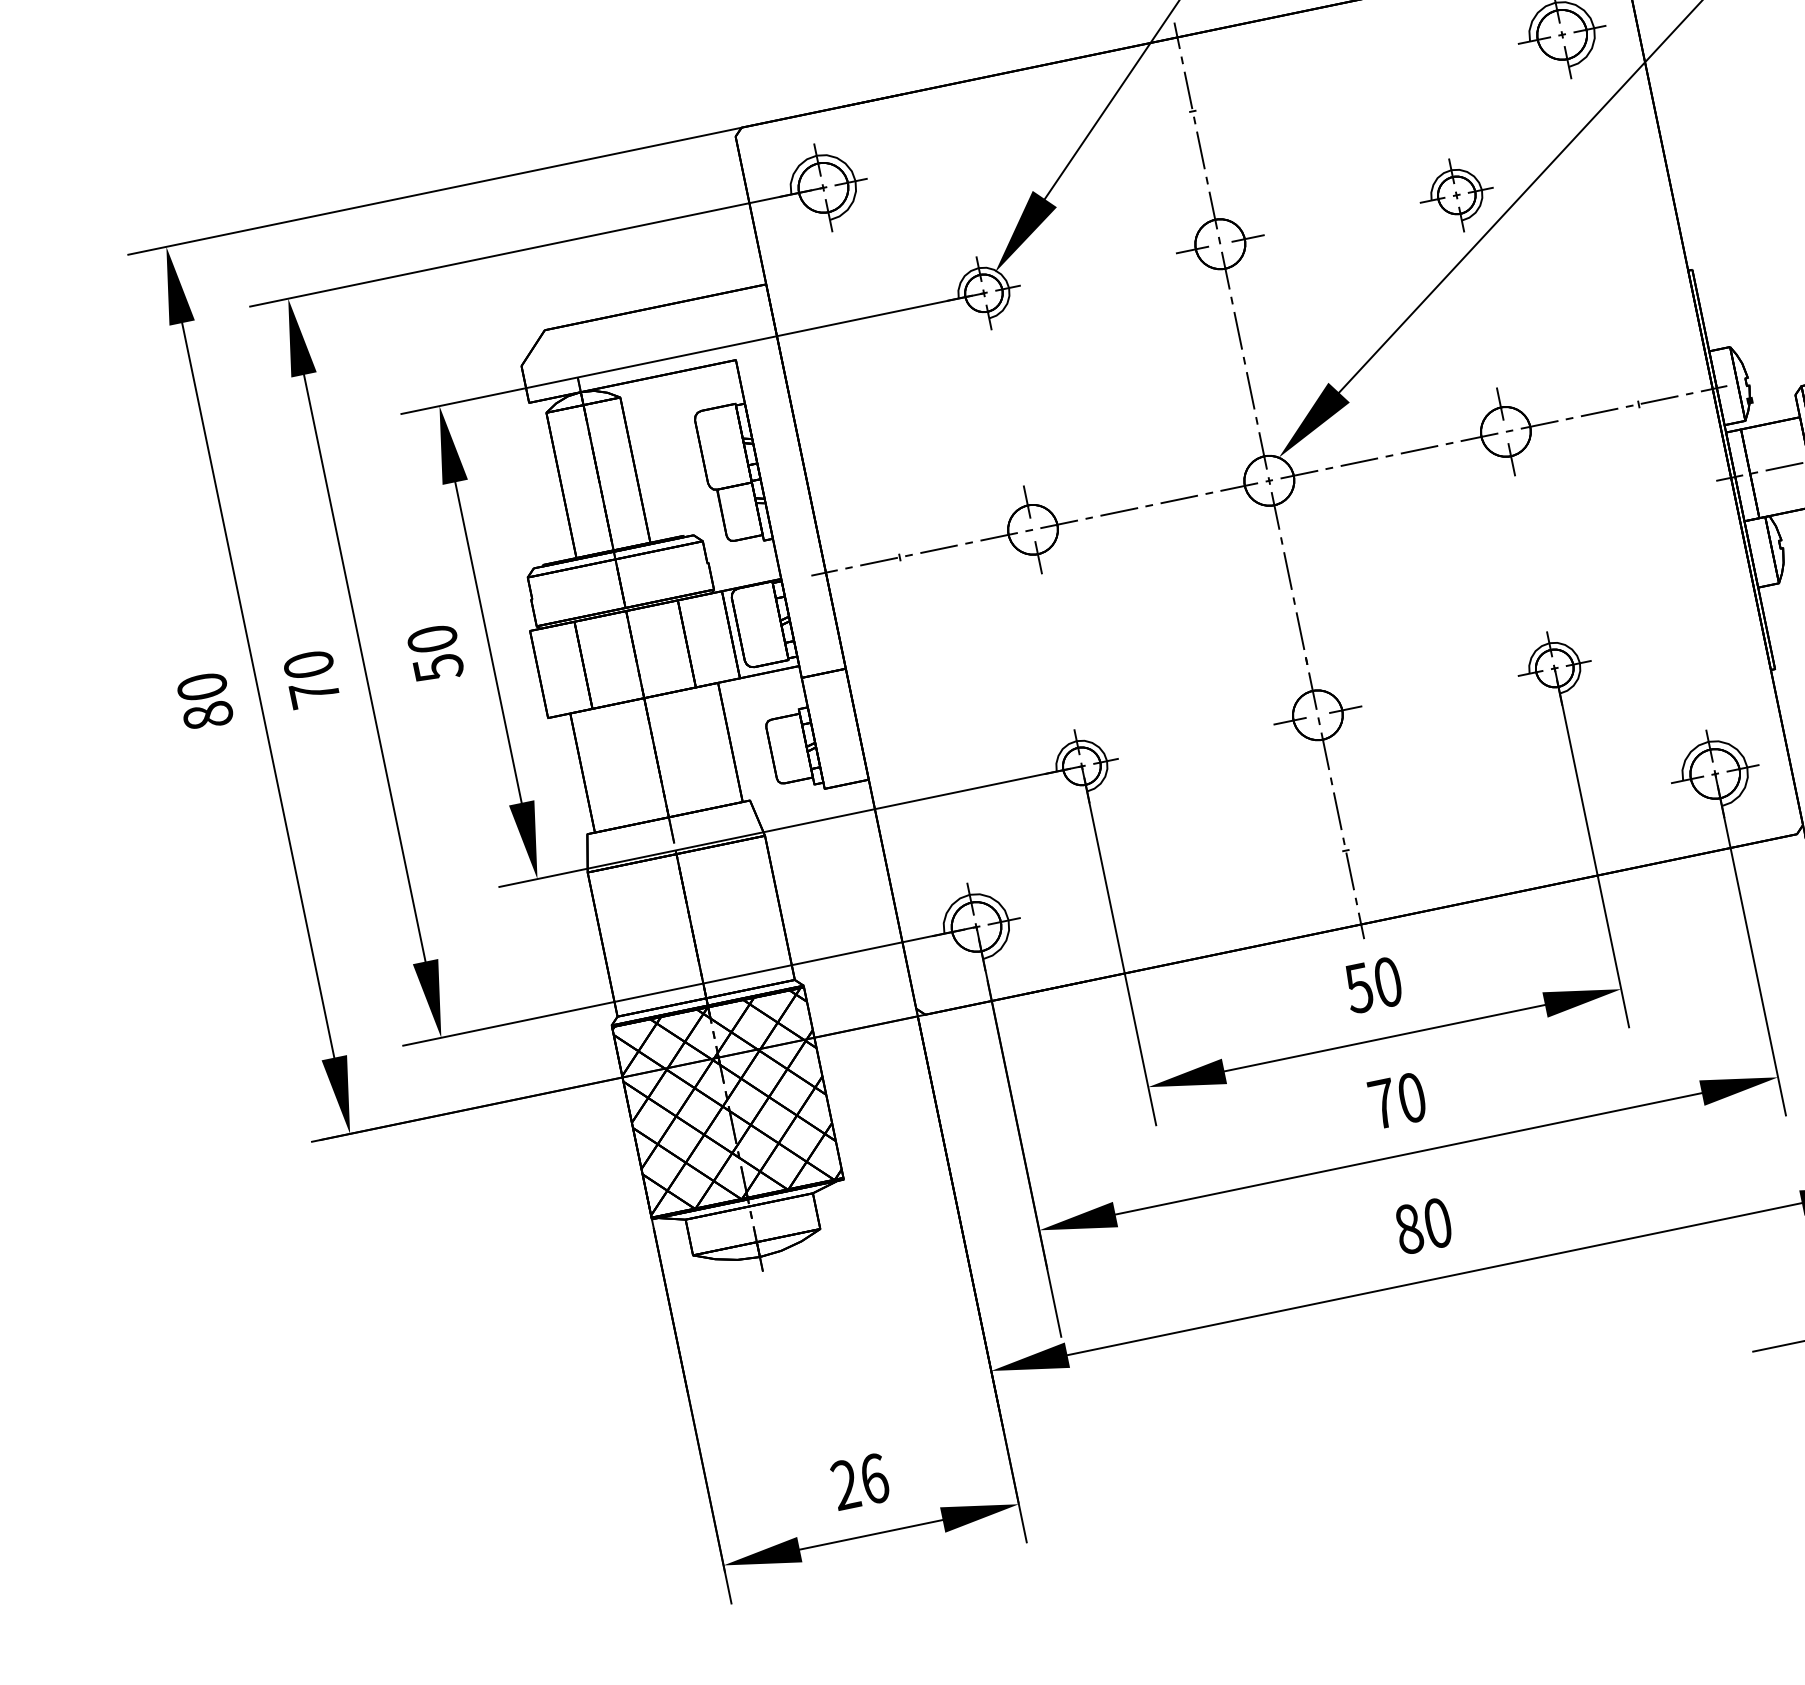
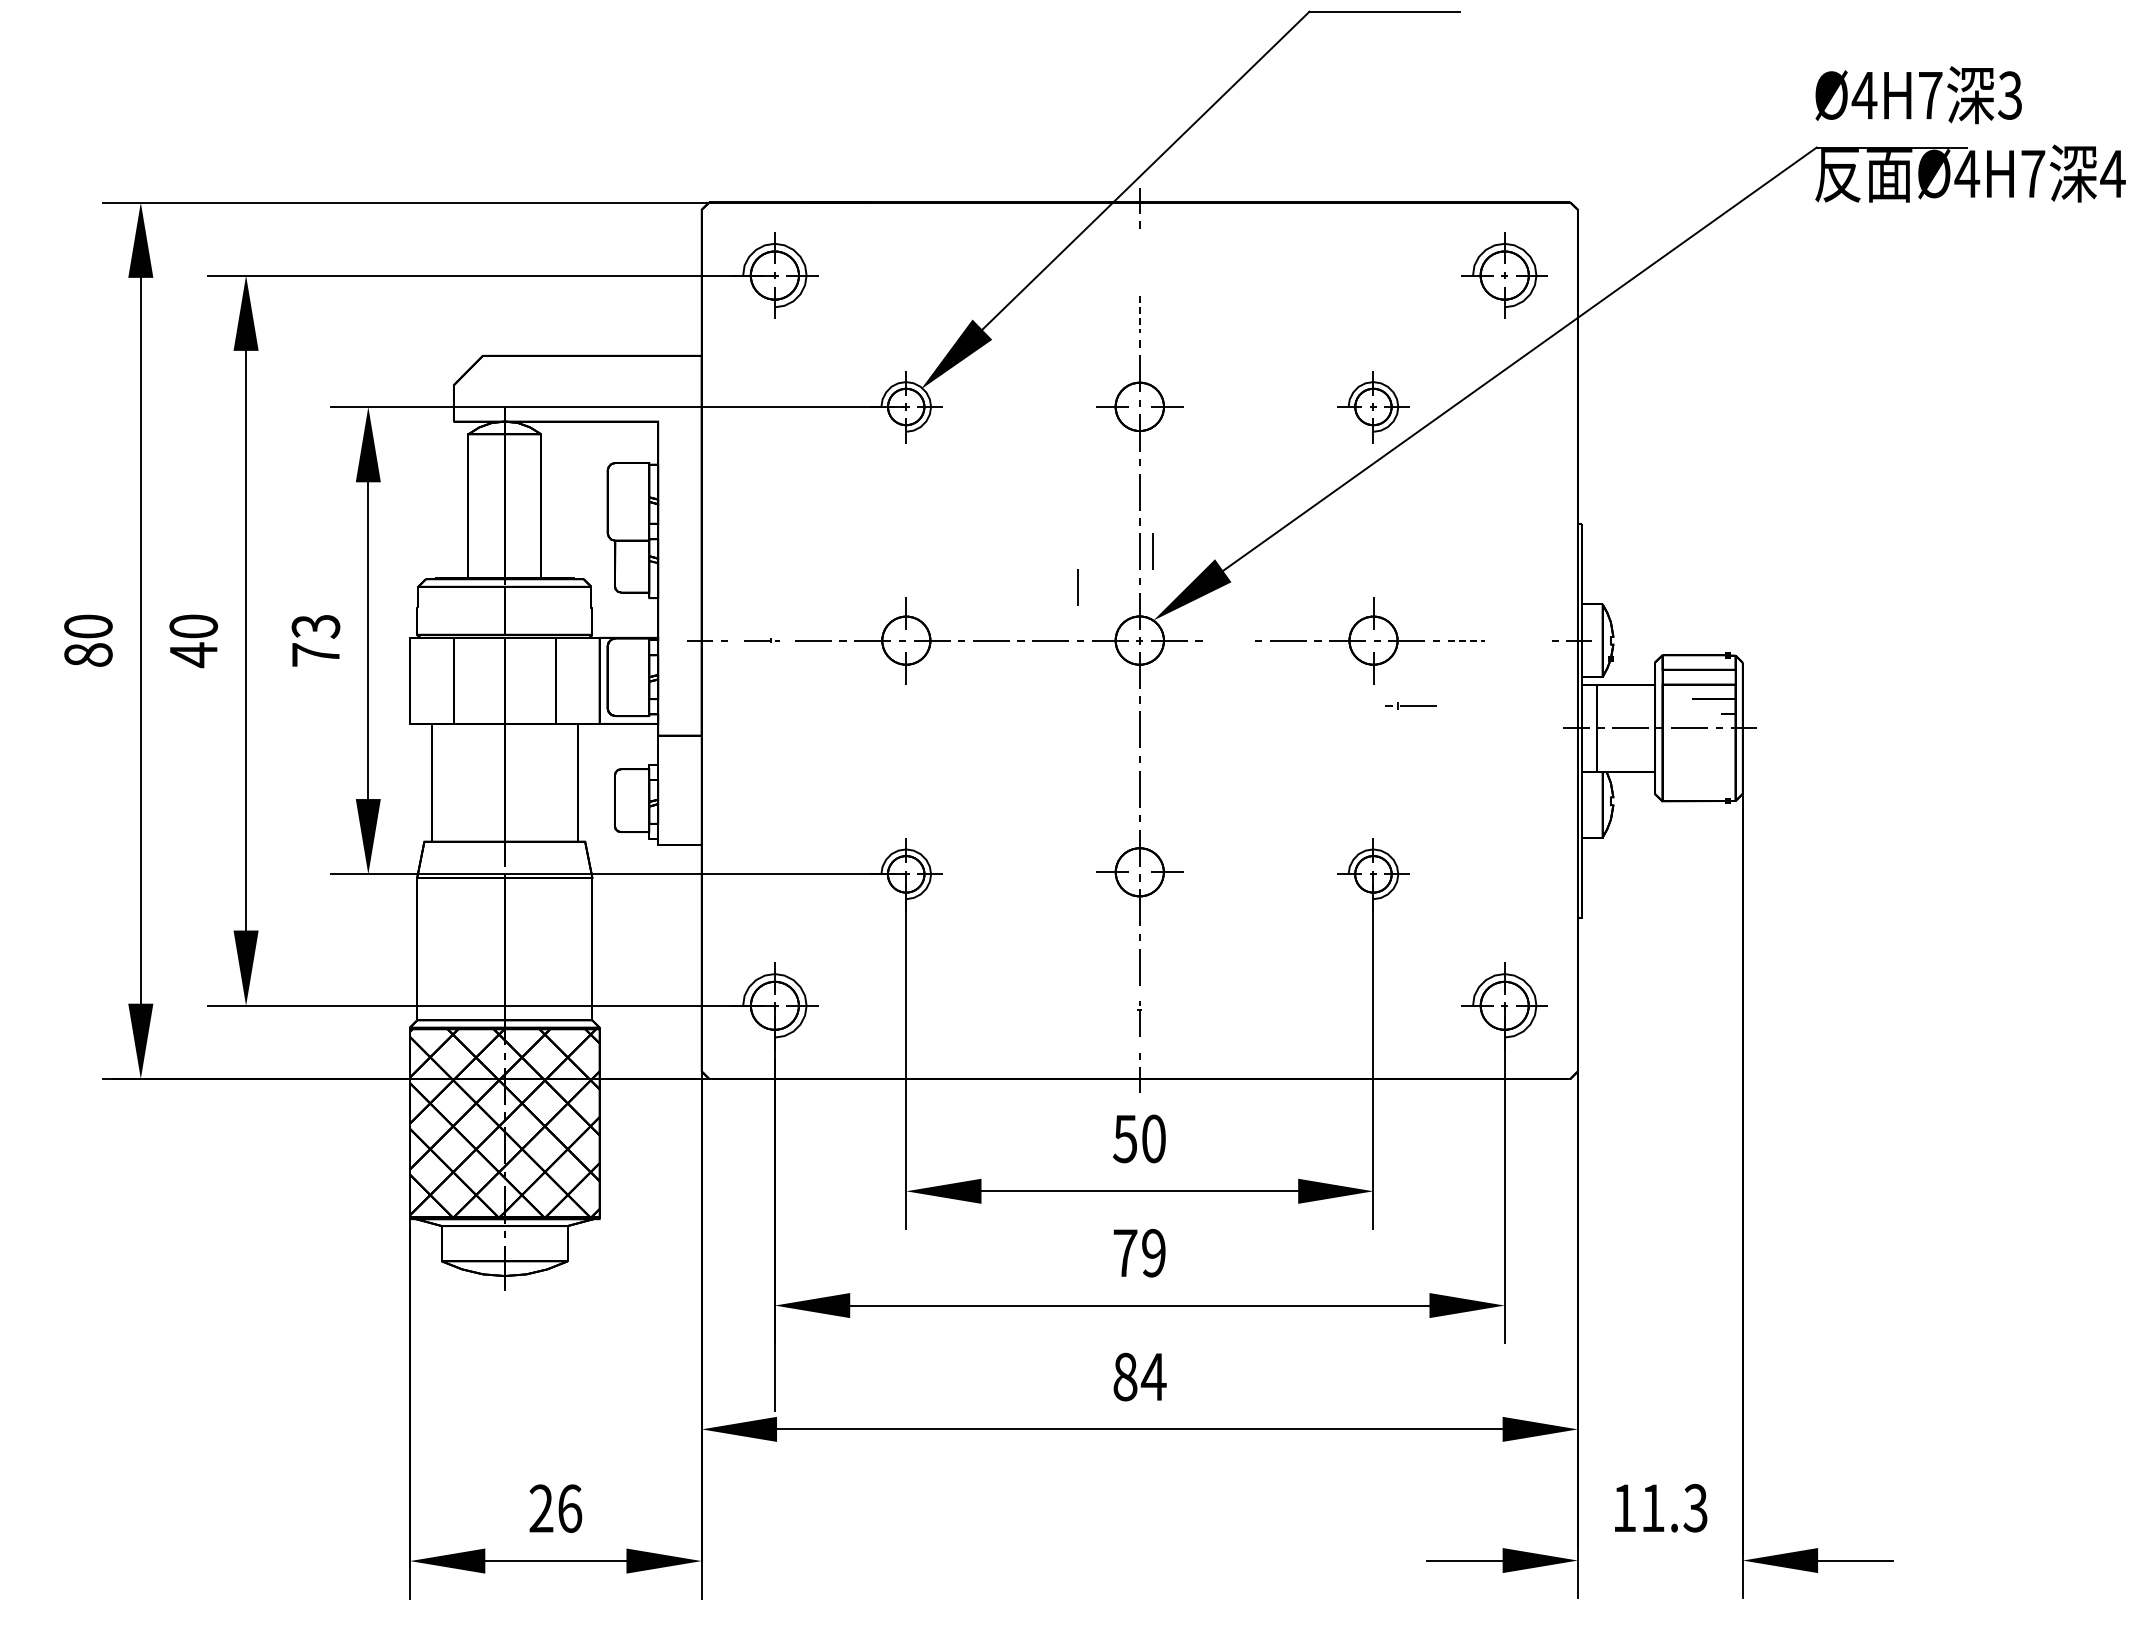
part: (1189, 97) -> (1139, 261), removed
line: (1200, 150) -> (1139, 314), solid -> dashed
line: (1263, 387) -> (1152, 551), added
part: (1651, 401) -> (1410, 705), moved
line: (1599, 412) -> (1466, 640), solid -> dashed
line: (1195, 440) -> (1077, 587), added
line: (1359, 462) -> (1228, 640), removed
part: (886, 559) -> (761, 640), size x0.7
text: (434, 653) -> (315, 640), 50 -> 73
text: (314, 694) -> (193, 655), 70 -> 40
part: (1348, 863) -> (1139, 1018), size x0.7
text: (1411, 1098) -> (1153, 1253), 70 -> 79
text: (1437, 1222) -> (1153, 1376), 80 -> 84

